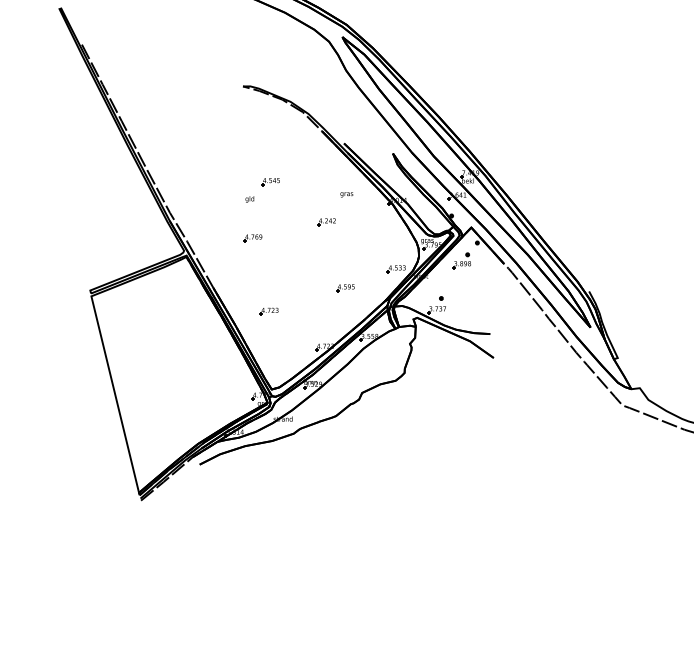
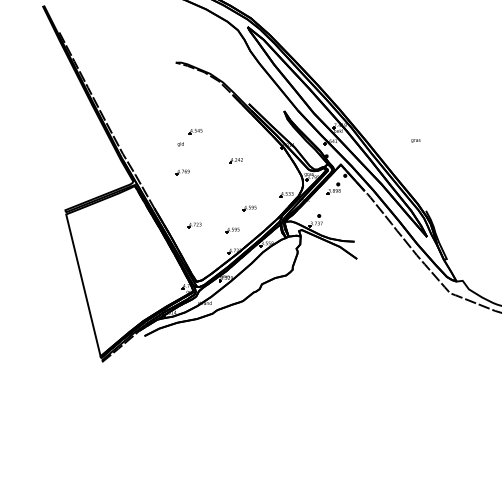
text: (346, 194) -> (415, 140), moved
part: (321, 318) -> (232, 230), added

